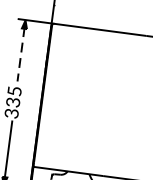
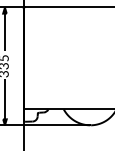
line: (20, 55) -> (4, 32), dashed -> solid

